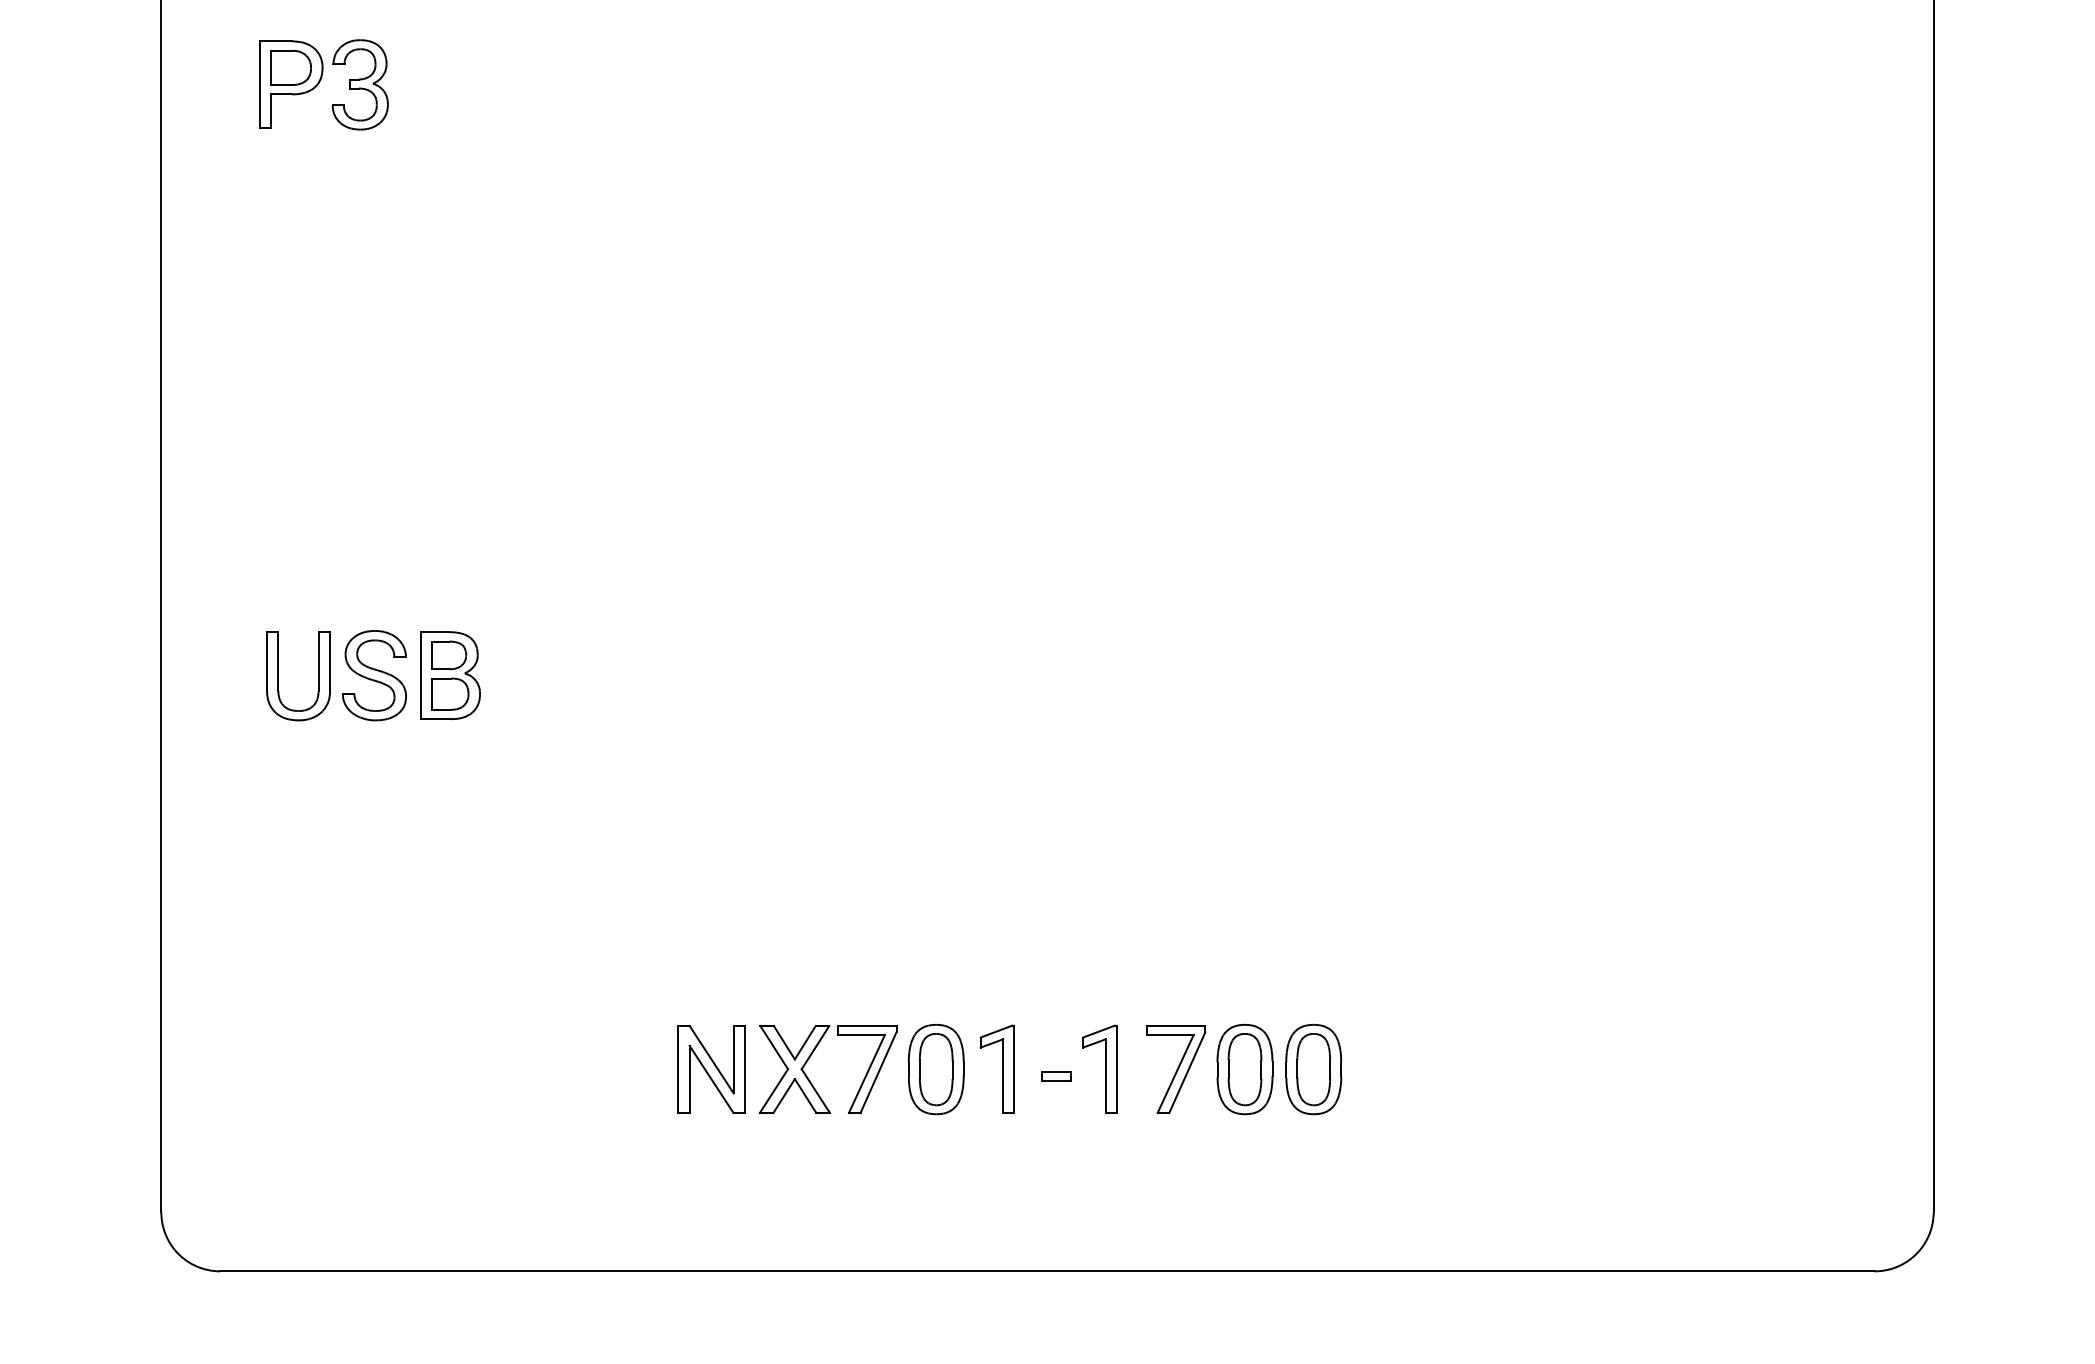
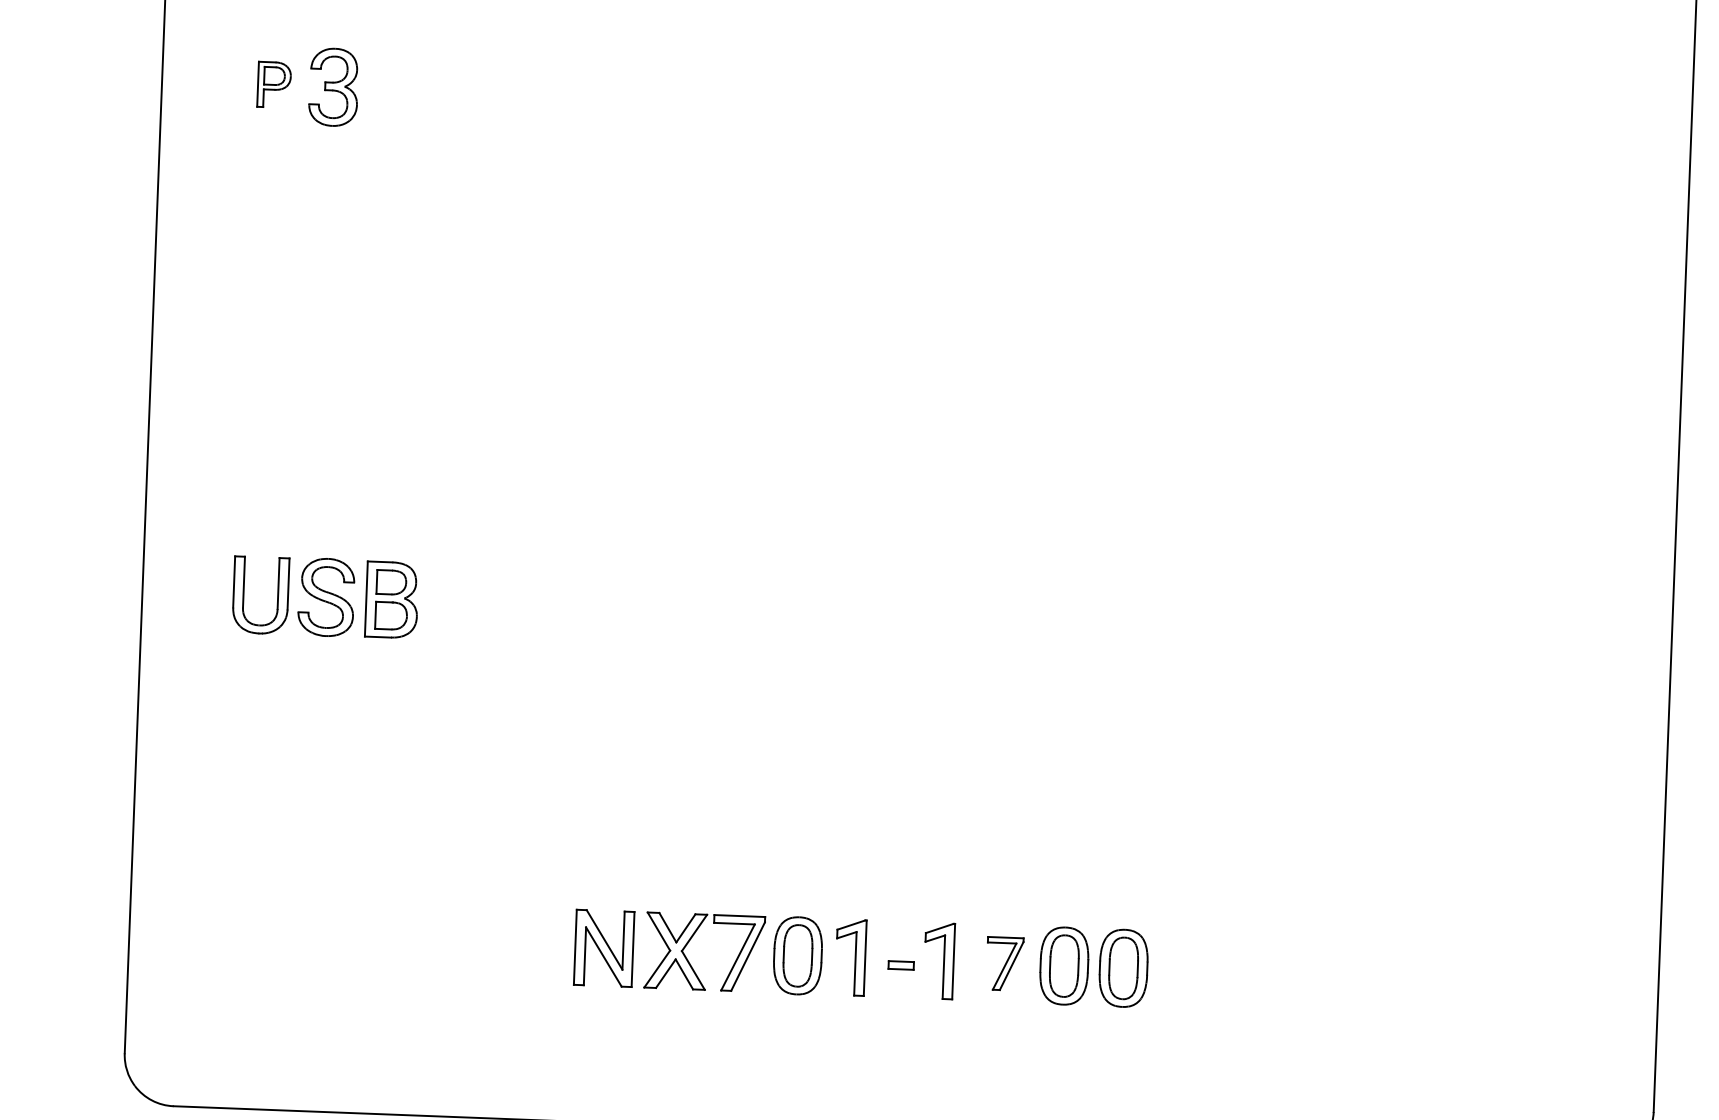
part: (291, 84) -> (274, 84), size x0.6
part: (1176, 1069) -> (1005, 963), size x0.7

